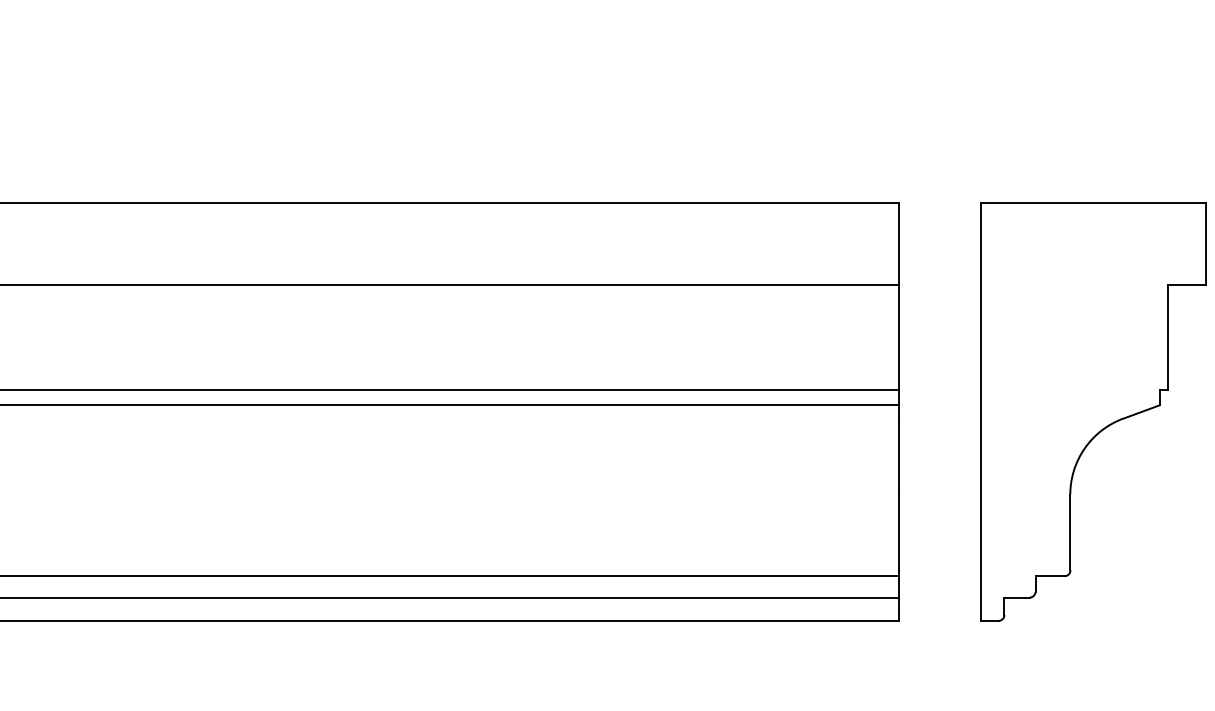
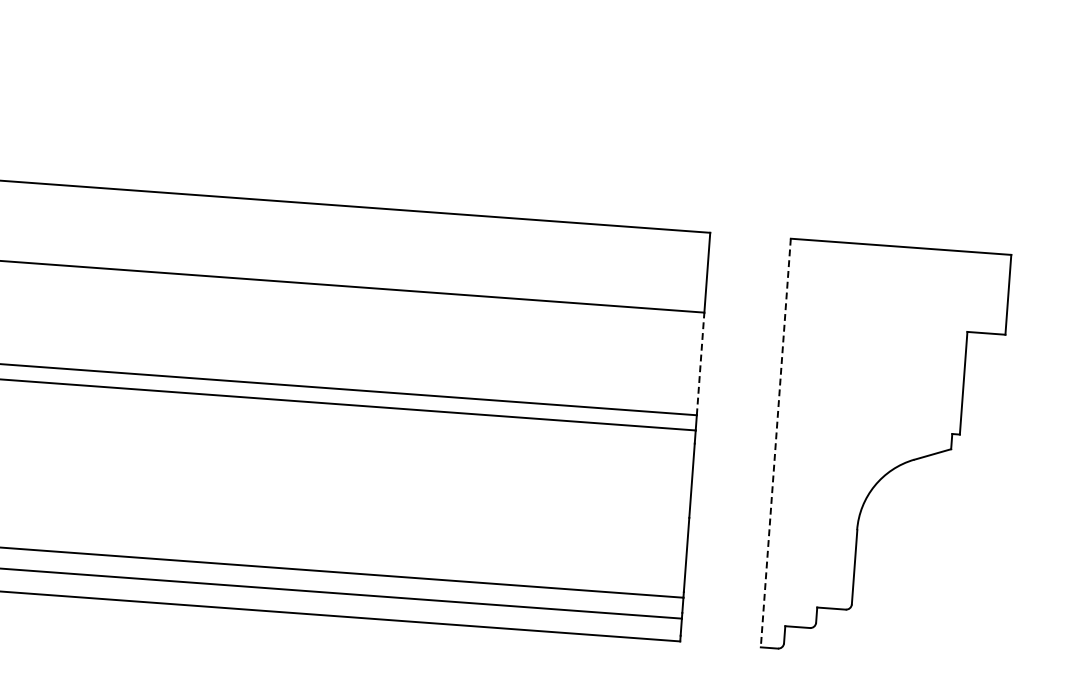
line: (898, 336) -> (700, 363), solid -> dashed
line: (981, 412) -> (776, 443), solid -> dashed

